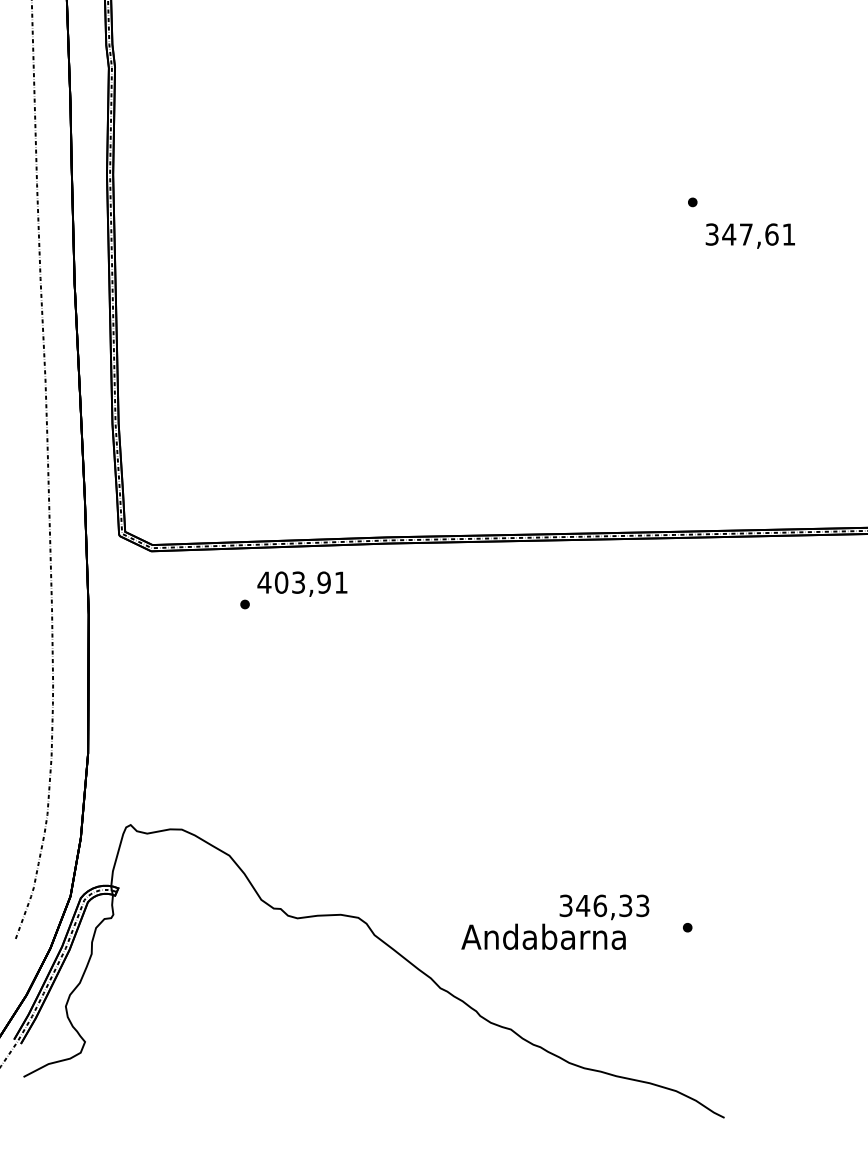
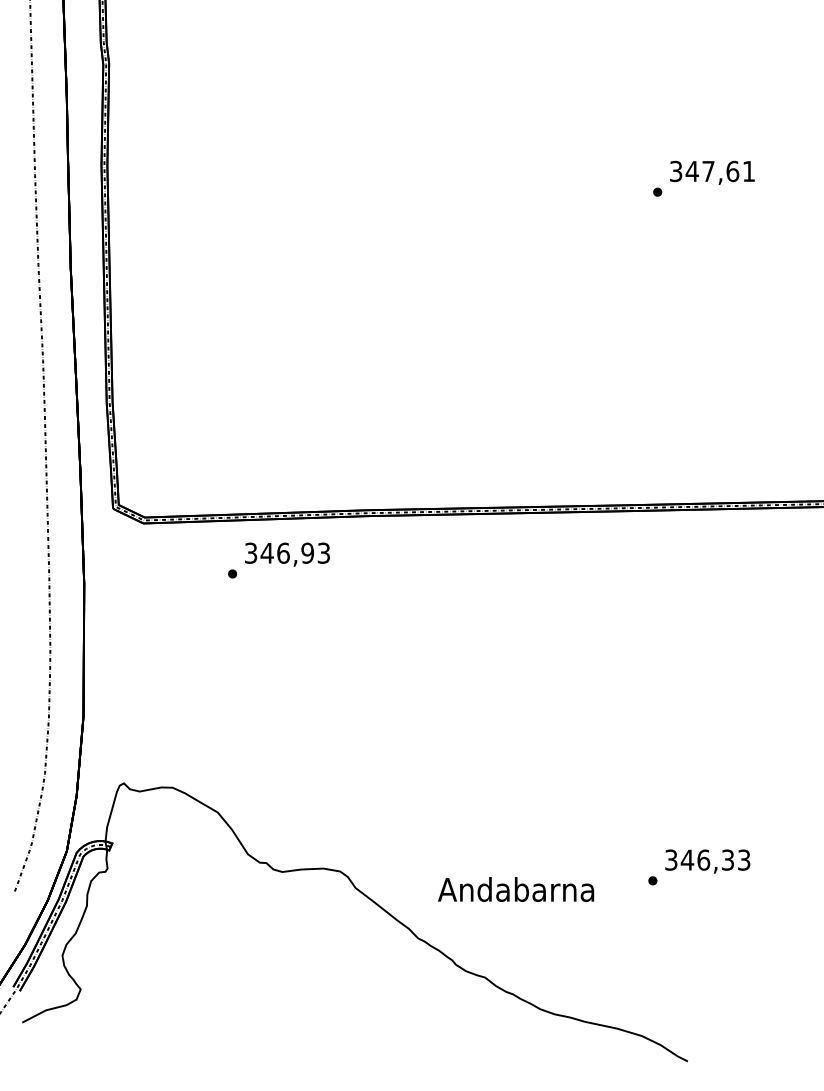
text: (749, 235) -> (711, 172), moved
text: (302, 582) -> (287, 553), 403,91 -> 346,93
text: (604, 907) -> (707, 861), moved

